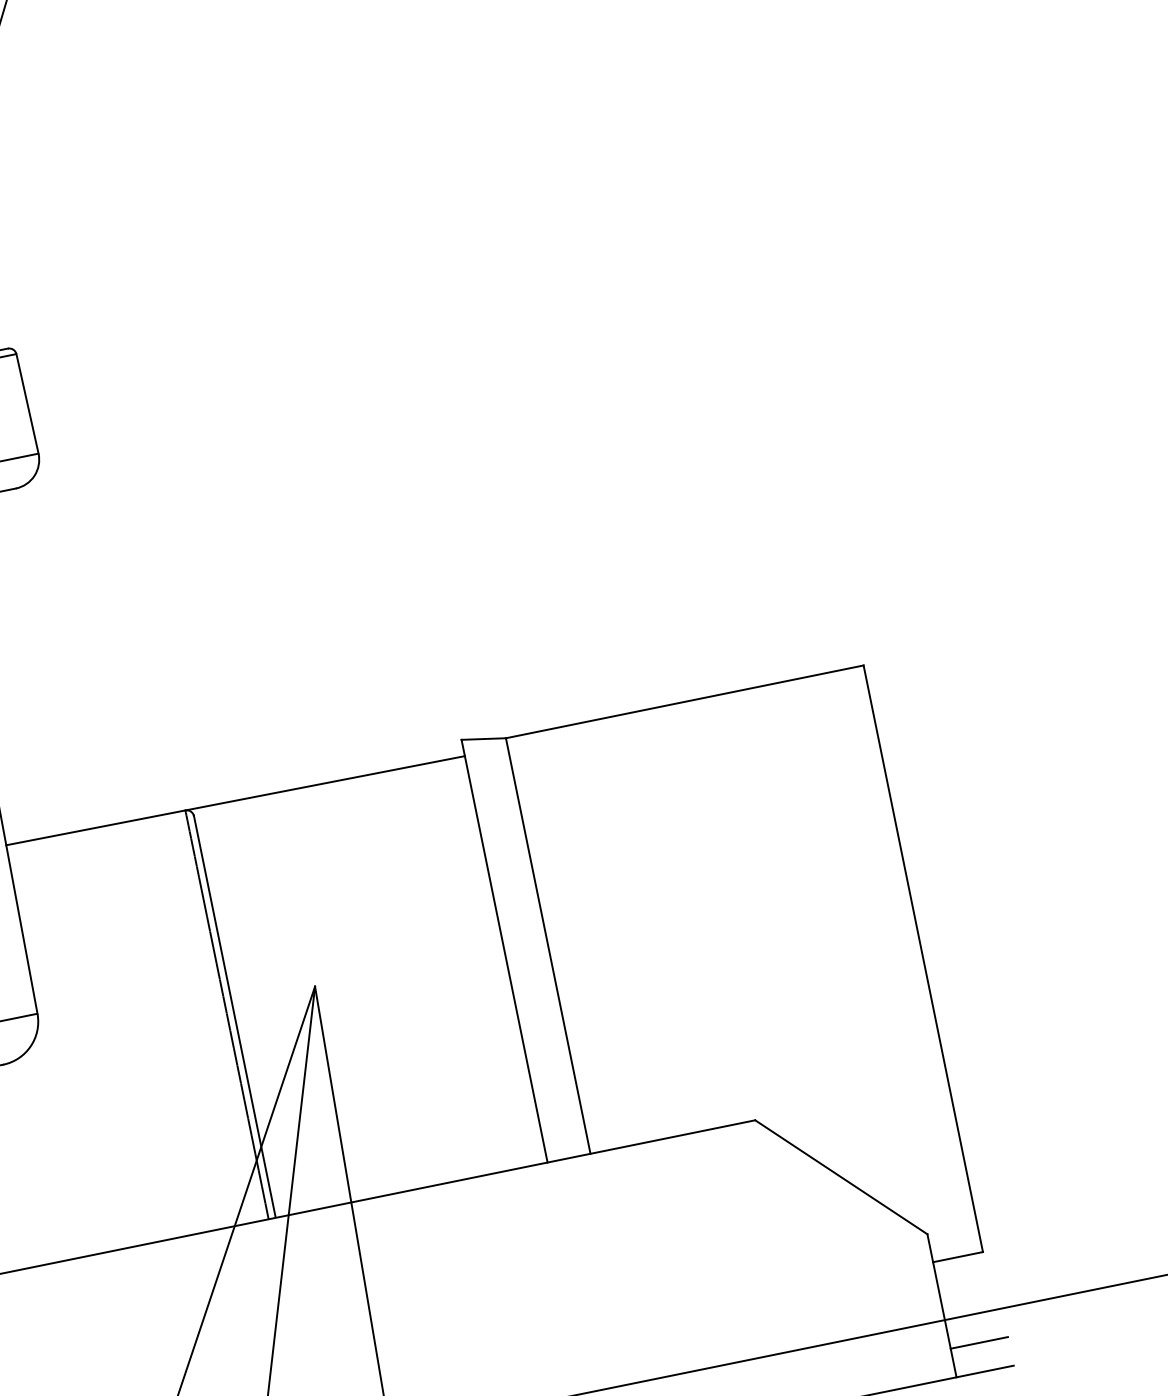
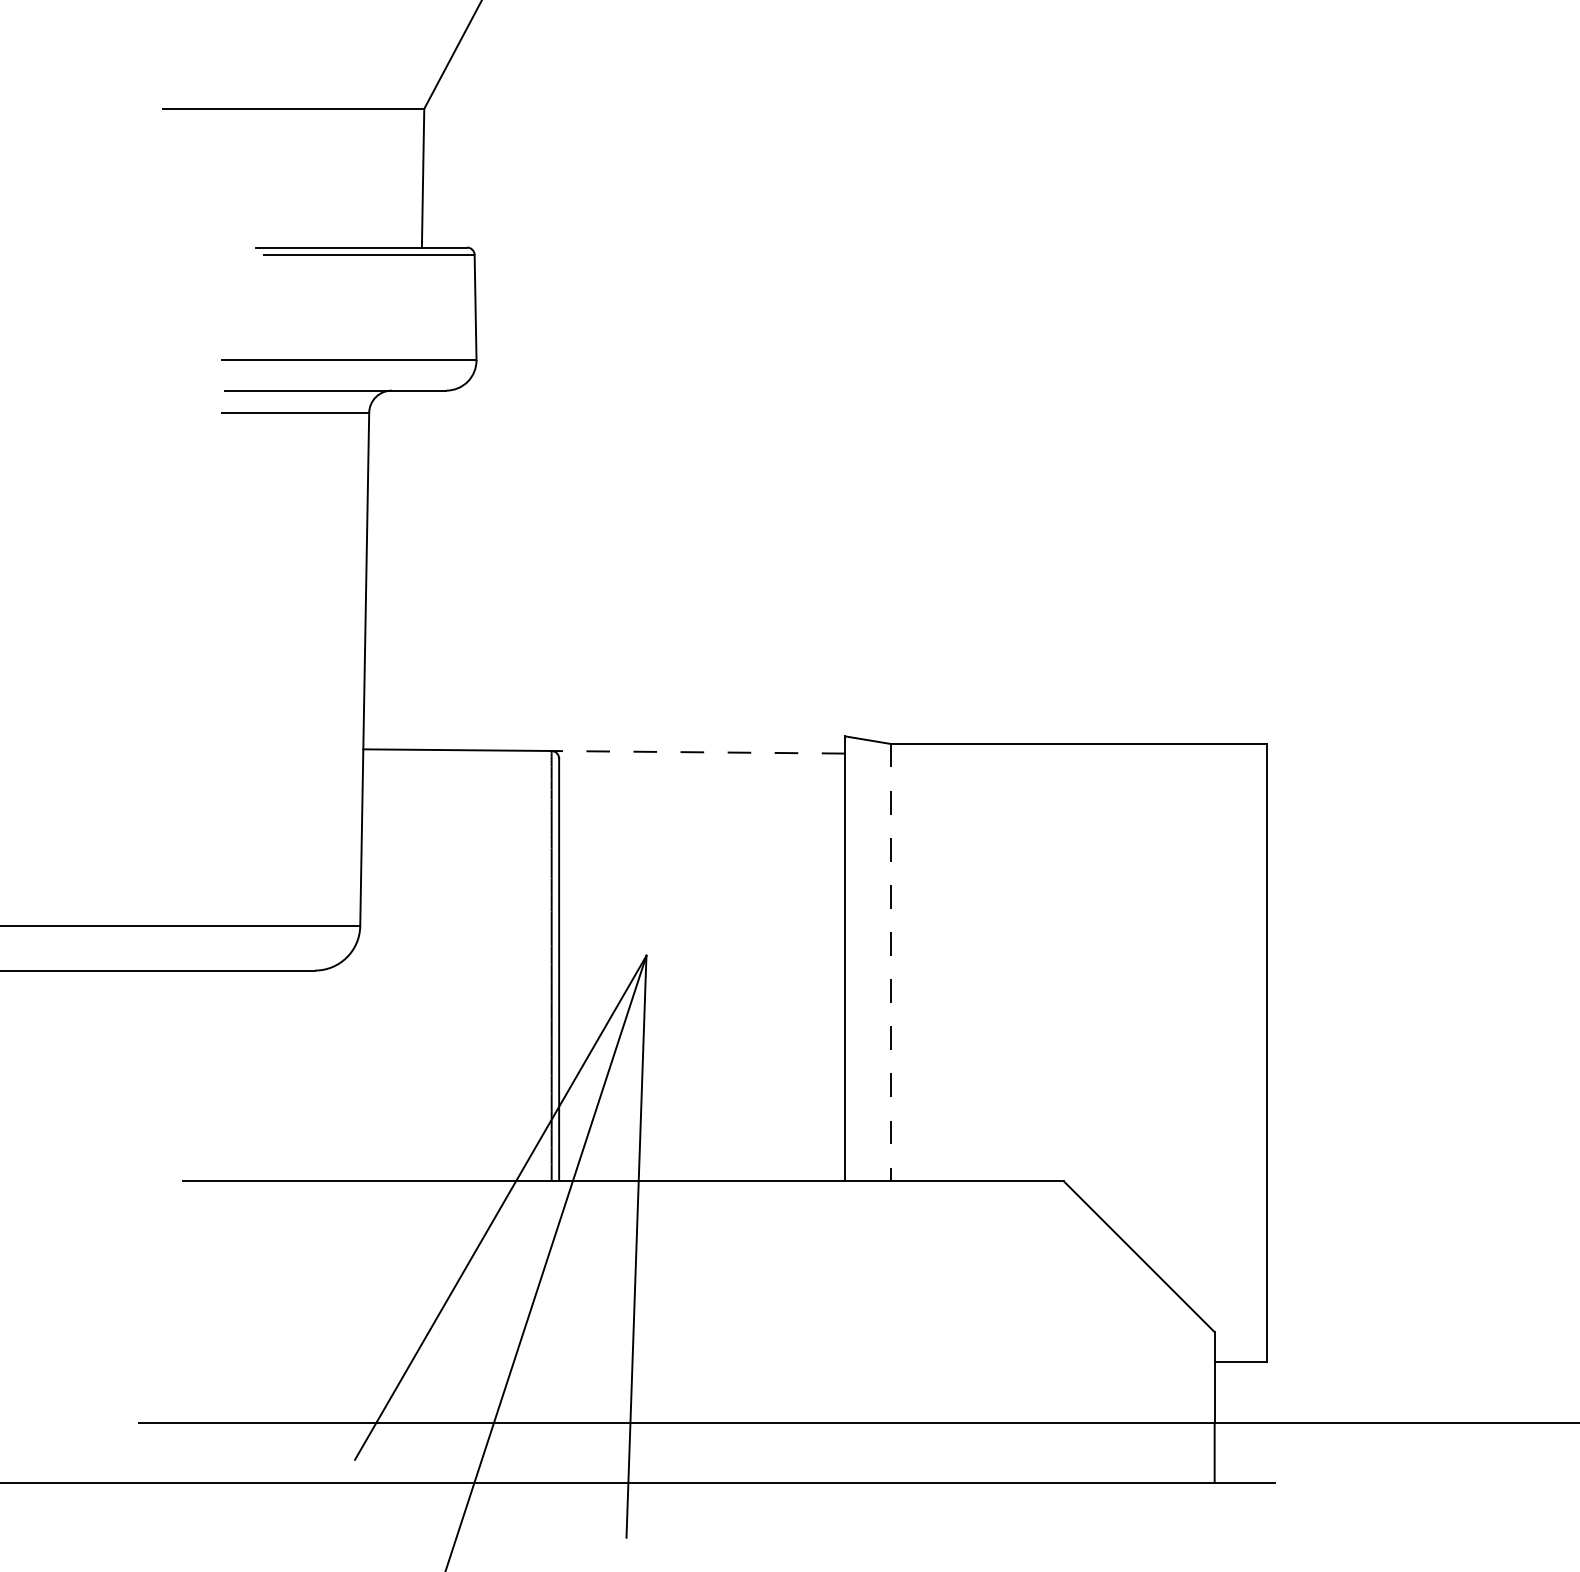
line: (325, 783) -> (698, 752), solid -> dashed
line: (548, 945) -> (890, 962), solid -> dashed
line: (979, 1342) -> (1244, 1452), removed

